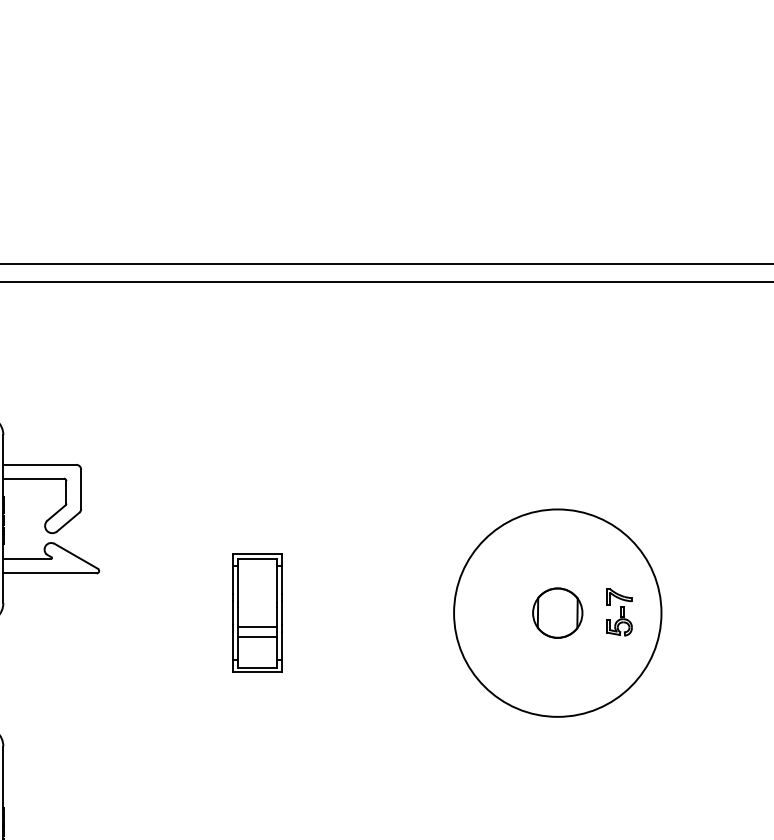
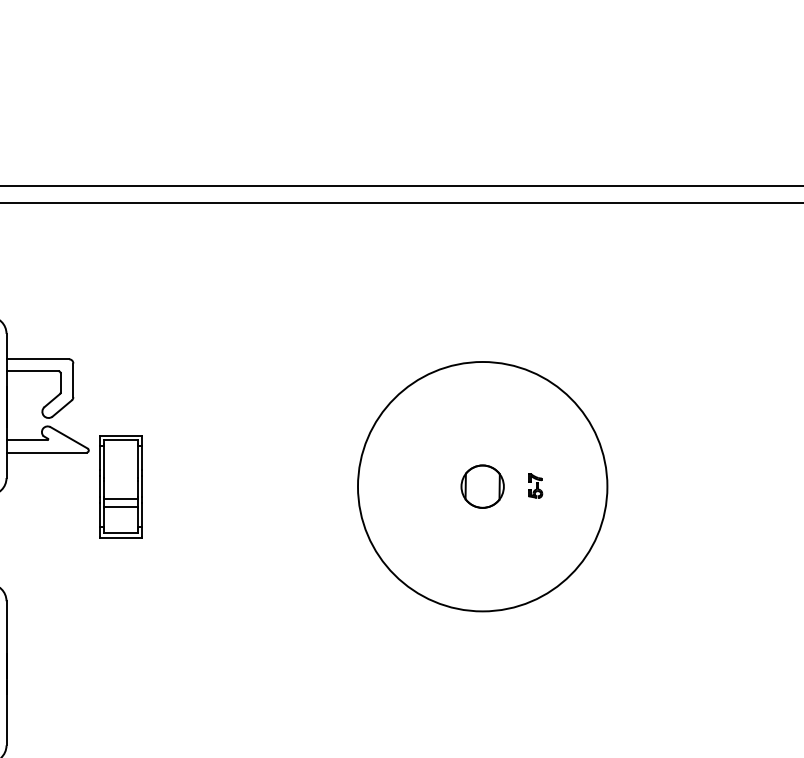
part: (619, 611) -> (535, 485), size x0.6
part: (257, 612) -> (120, 486), moved
circle: (557, 612) -> (482, 486), size x1.4

